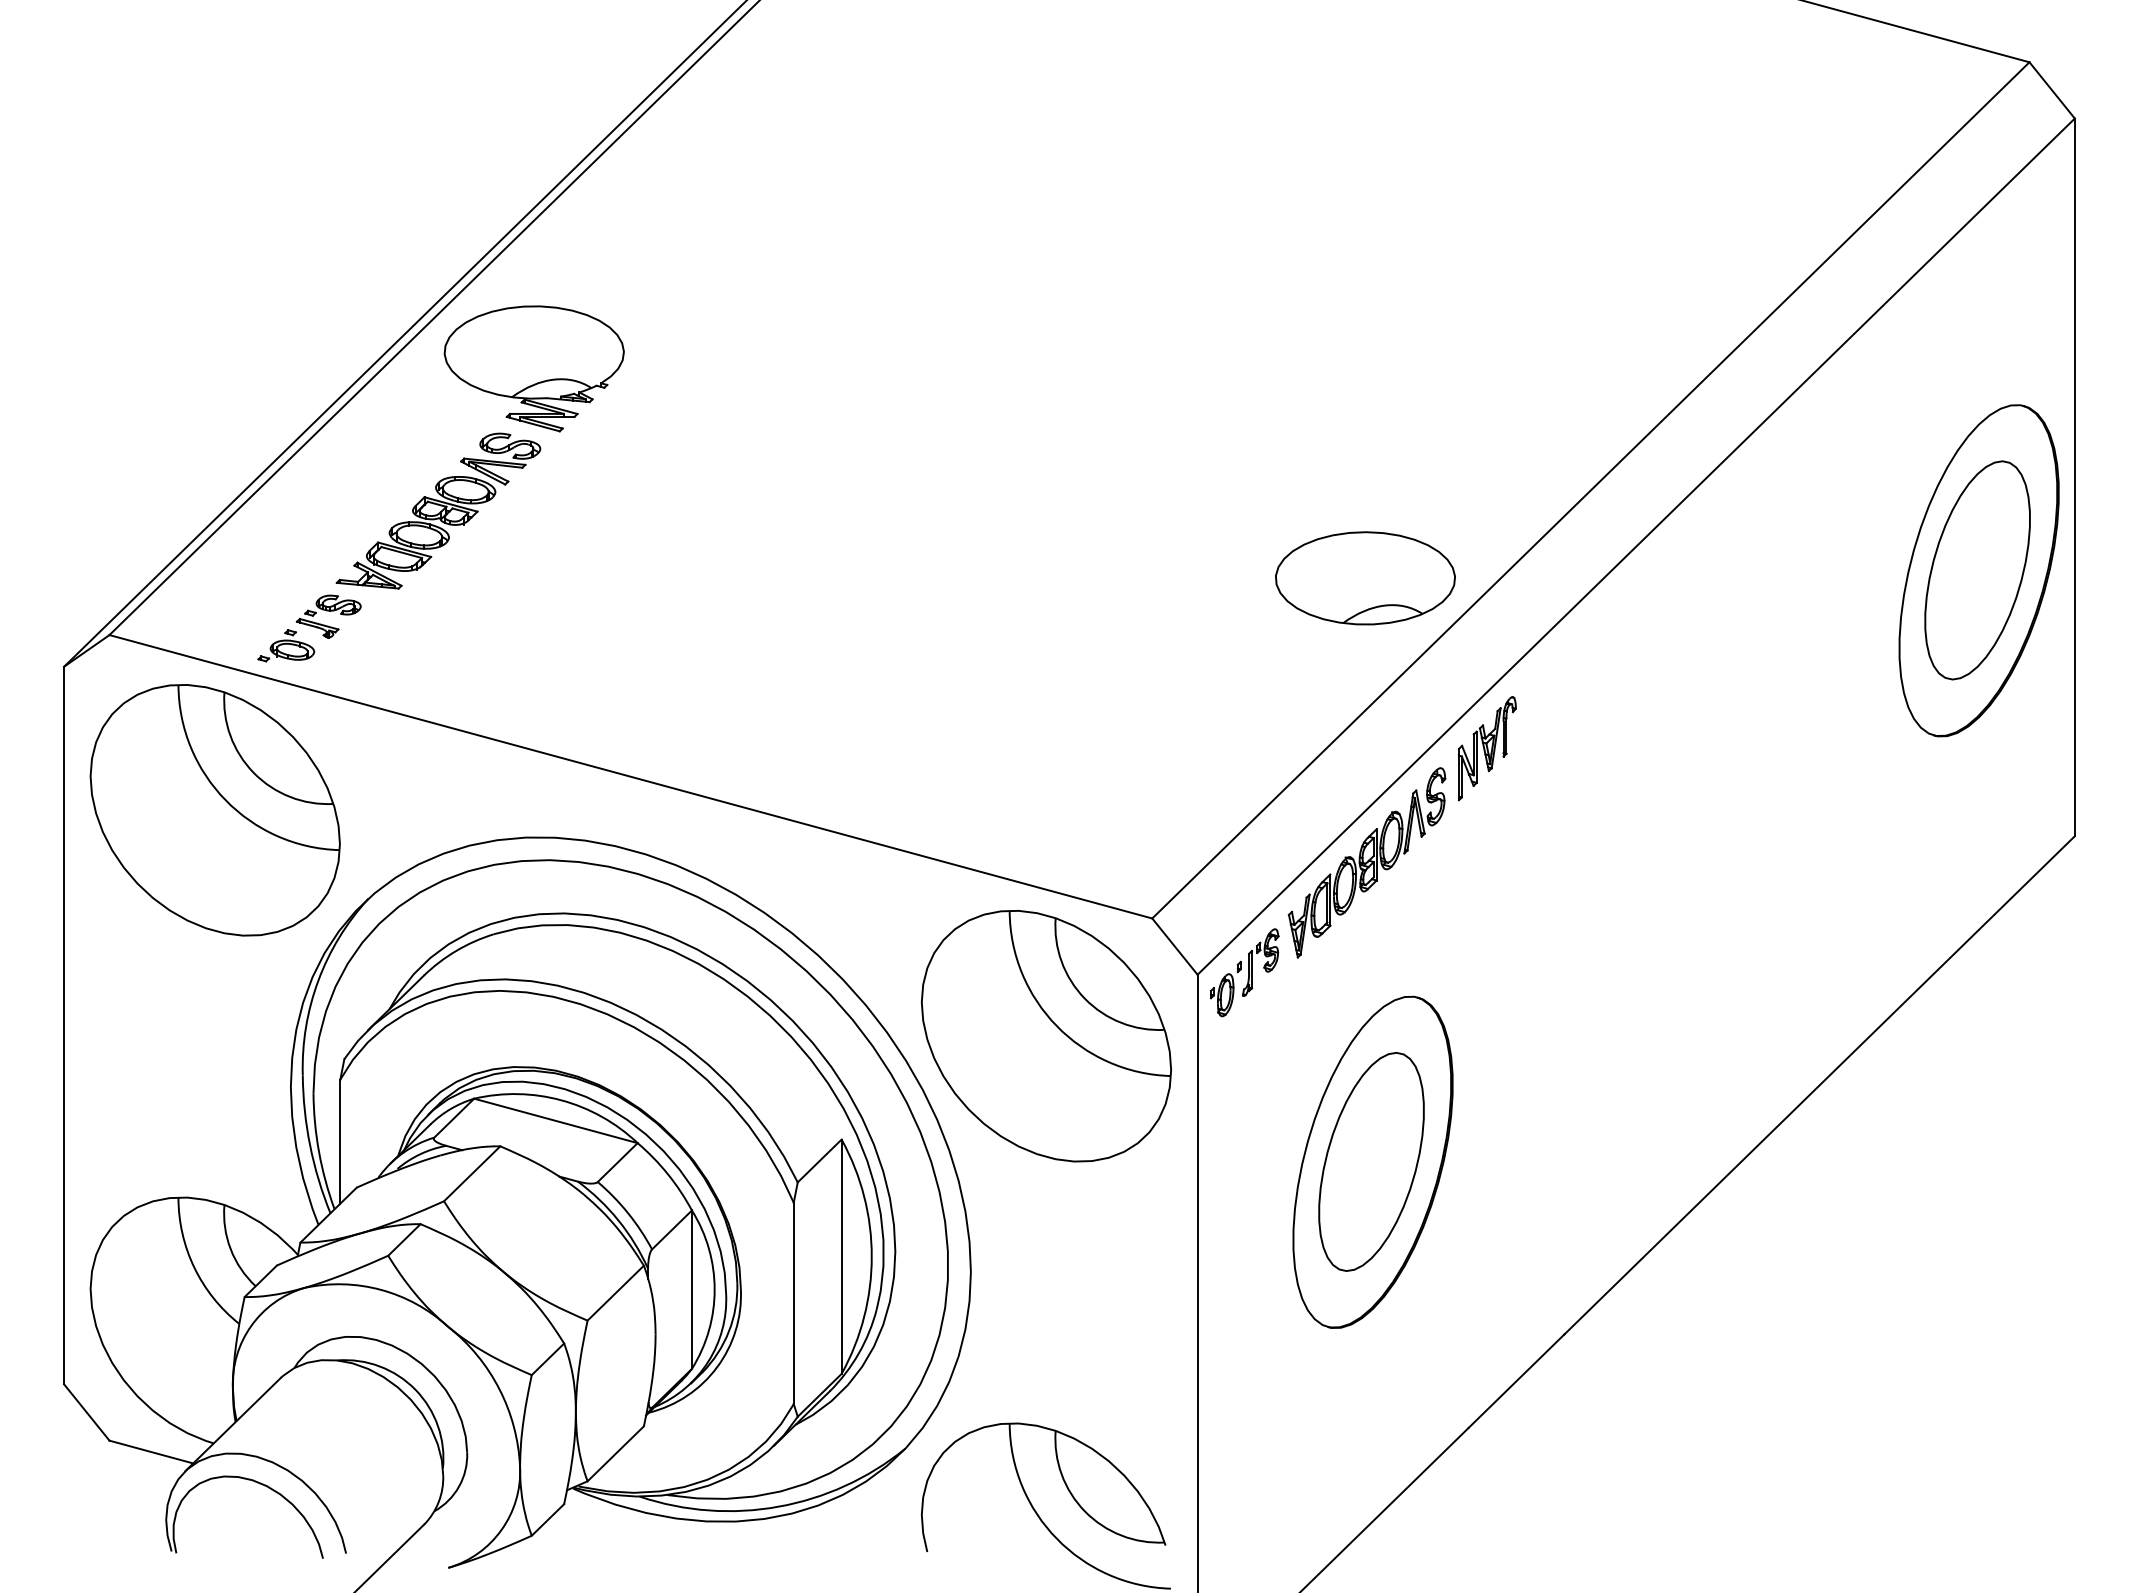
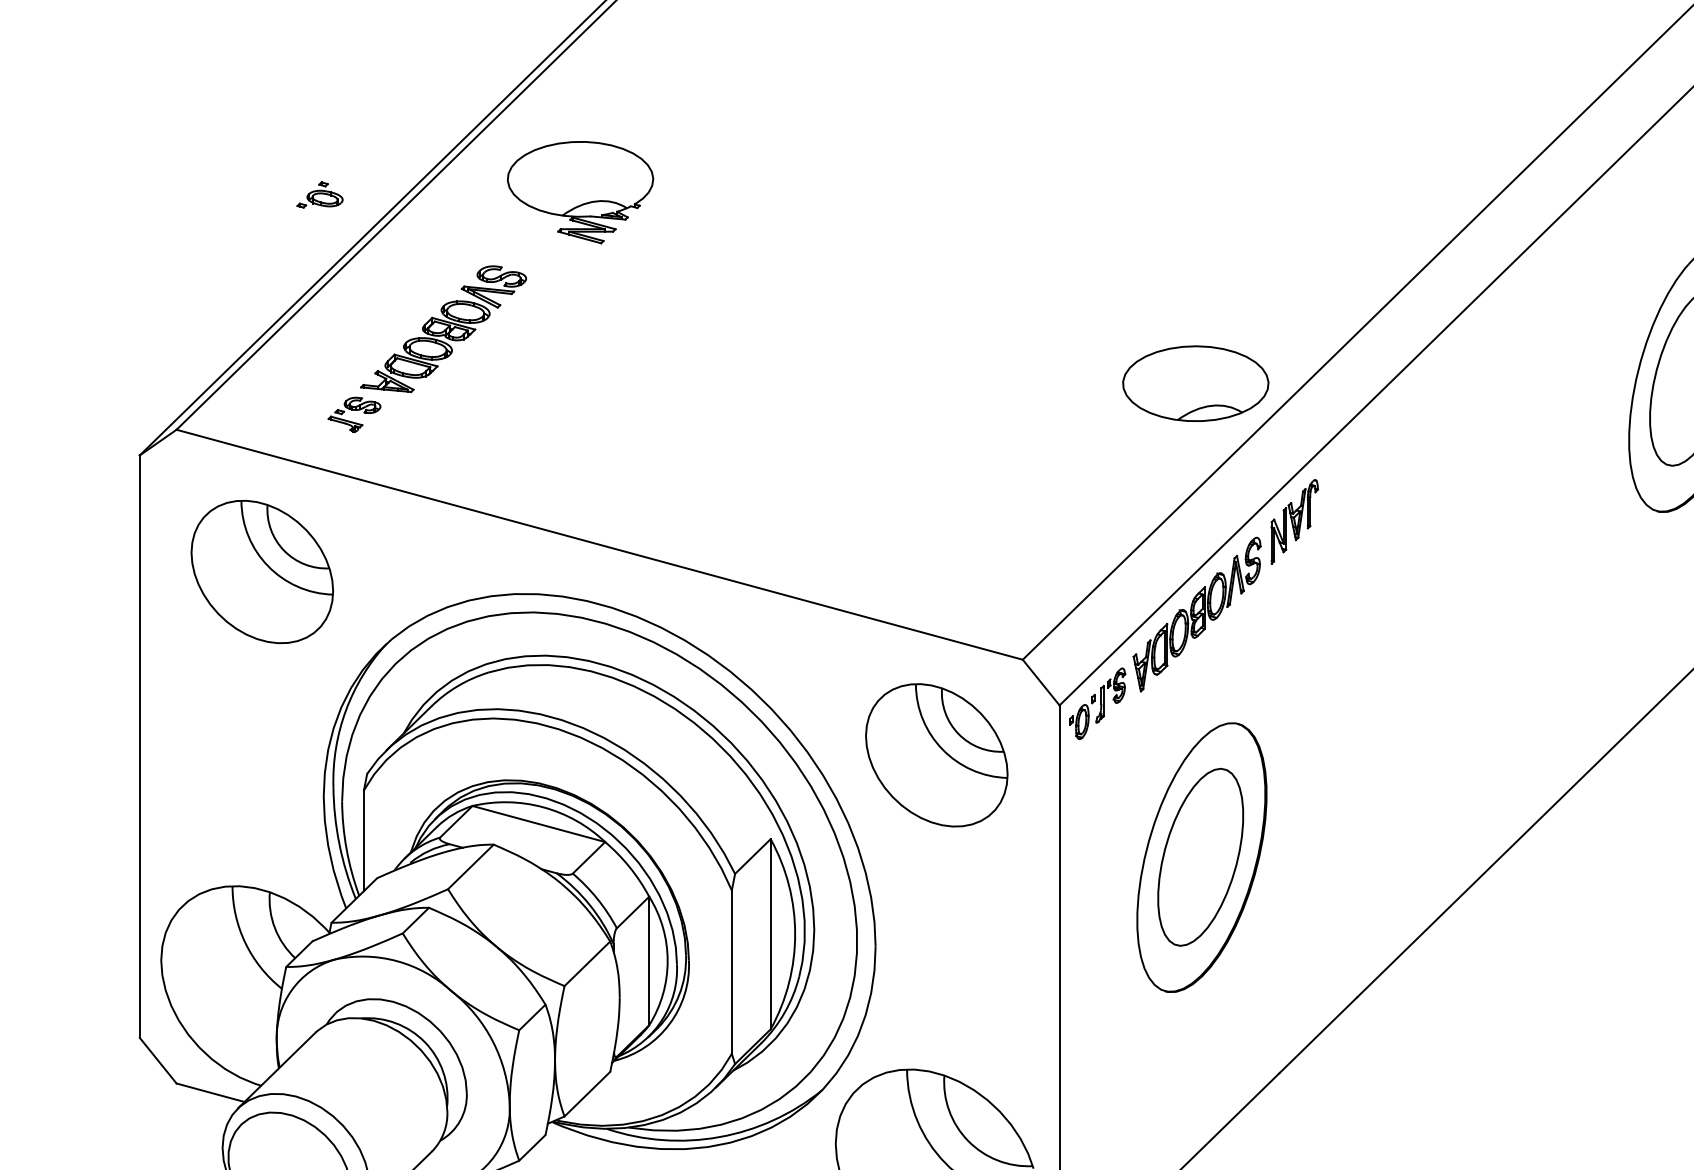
part: (533, 368) -> (579, 192), moved
part: (286, 645) -> (320, 194), moved
part: (214, 810) -> (261, 572), size x0.7
part: (1045, 1036) -> (936, 755), size x0.7

